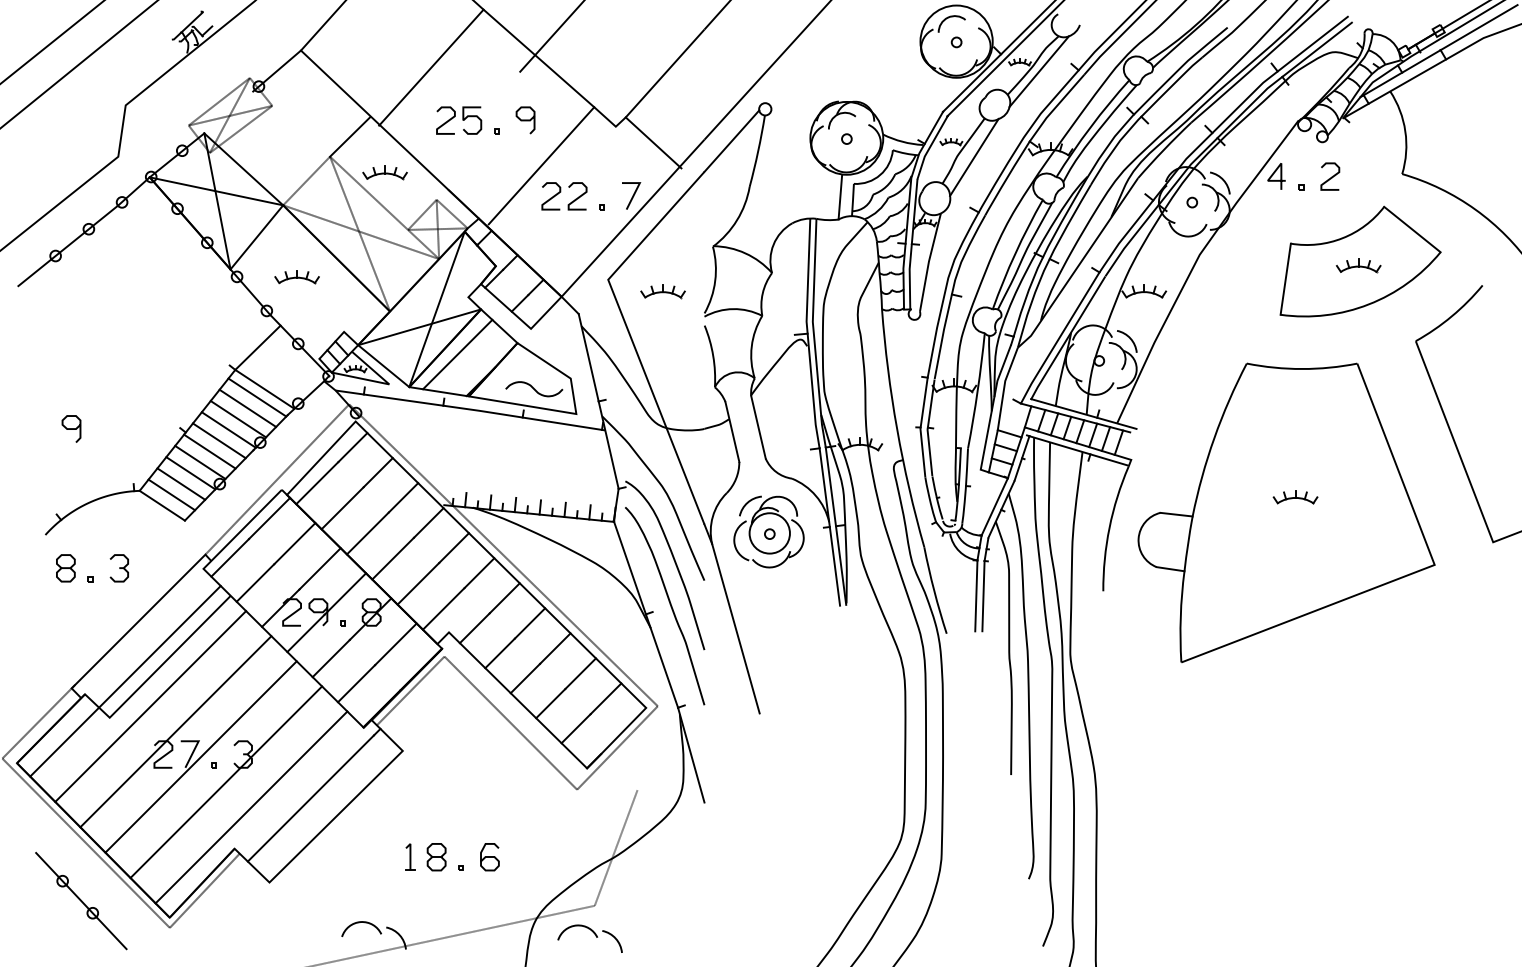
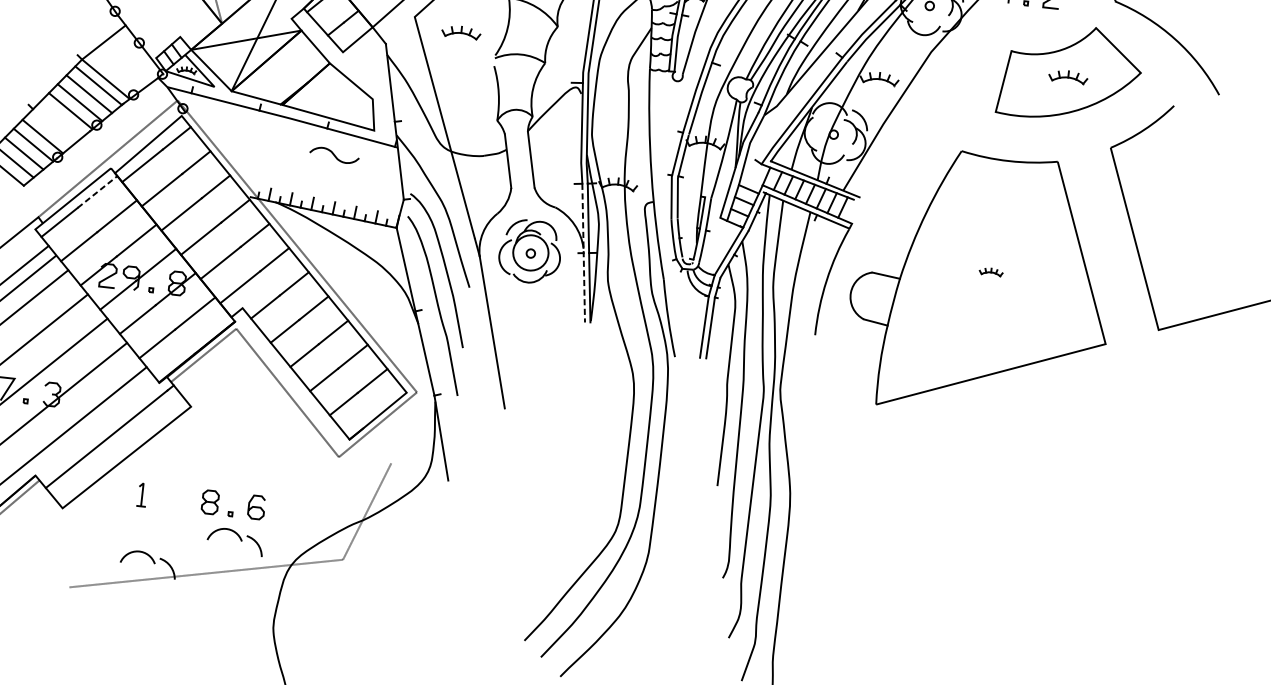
line: (457, 354) -> (276, 67), removed
curve: (534, 389) -> (334, 155), moved
line: (218, 440) -> (60, 119), removed
line: (209, 451) -> (51, 128), removed
part: (1295, 497) -> (991, 272), size x0.6
line: (269, 518) -> (97, 191), solid -> dashed
line: (829, 527) -> (583, 253), solid -> dashed
part: (410, 856) -> (142, 494), moved
part: (595, 936) -> (240, 540), moved

